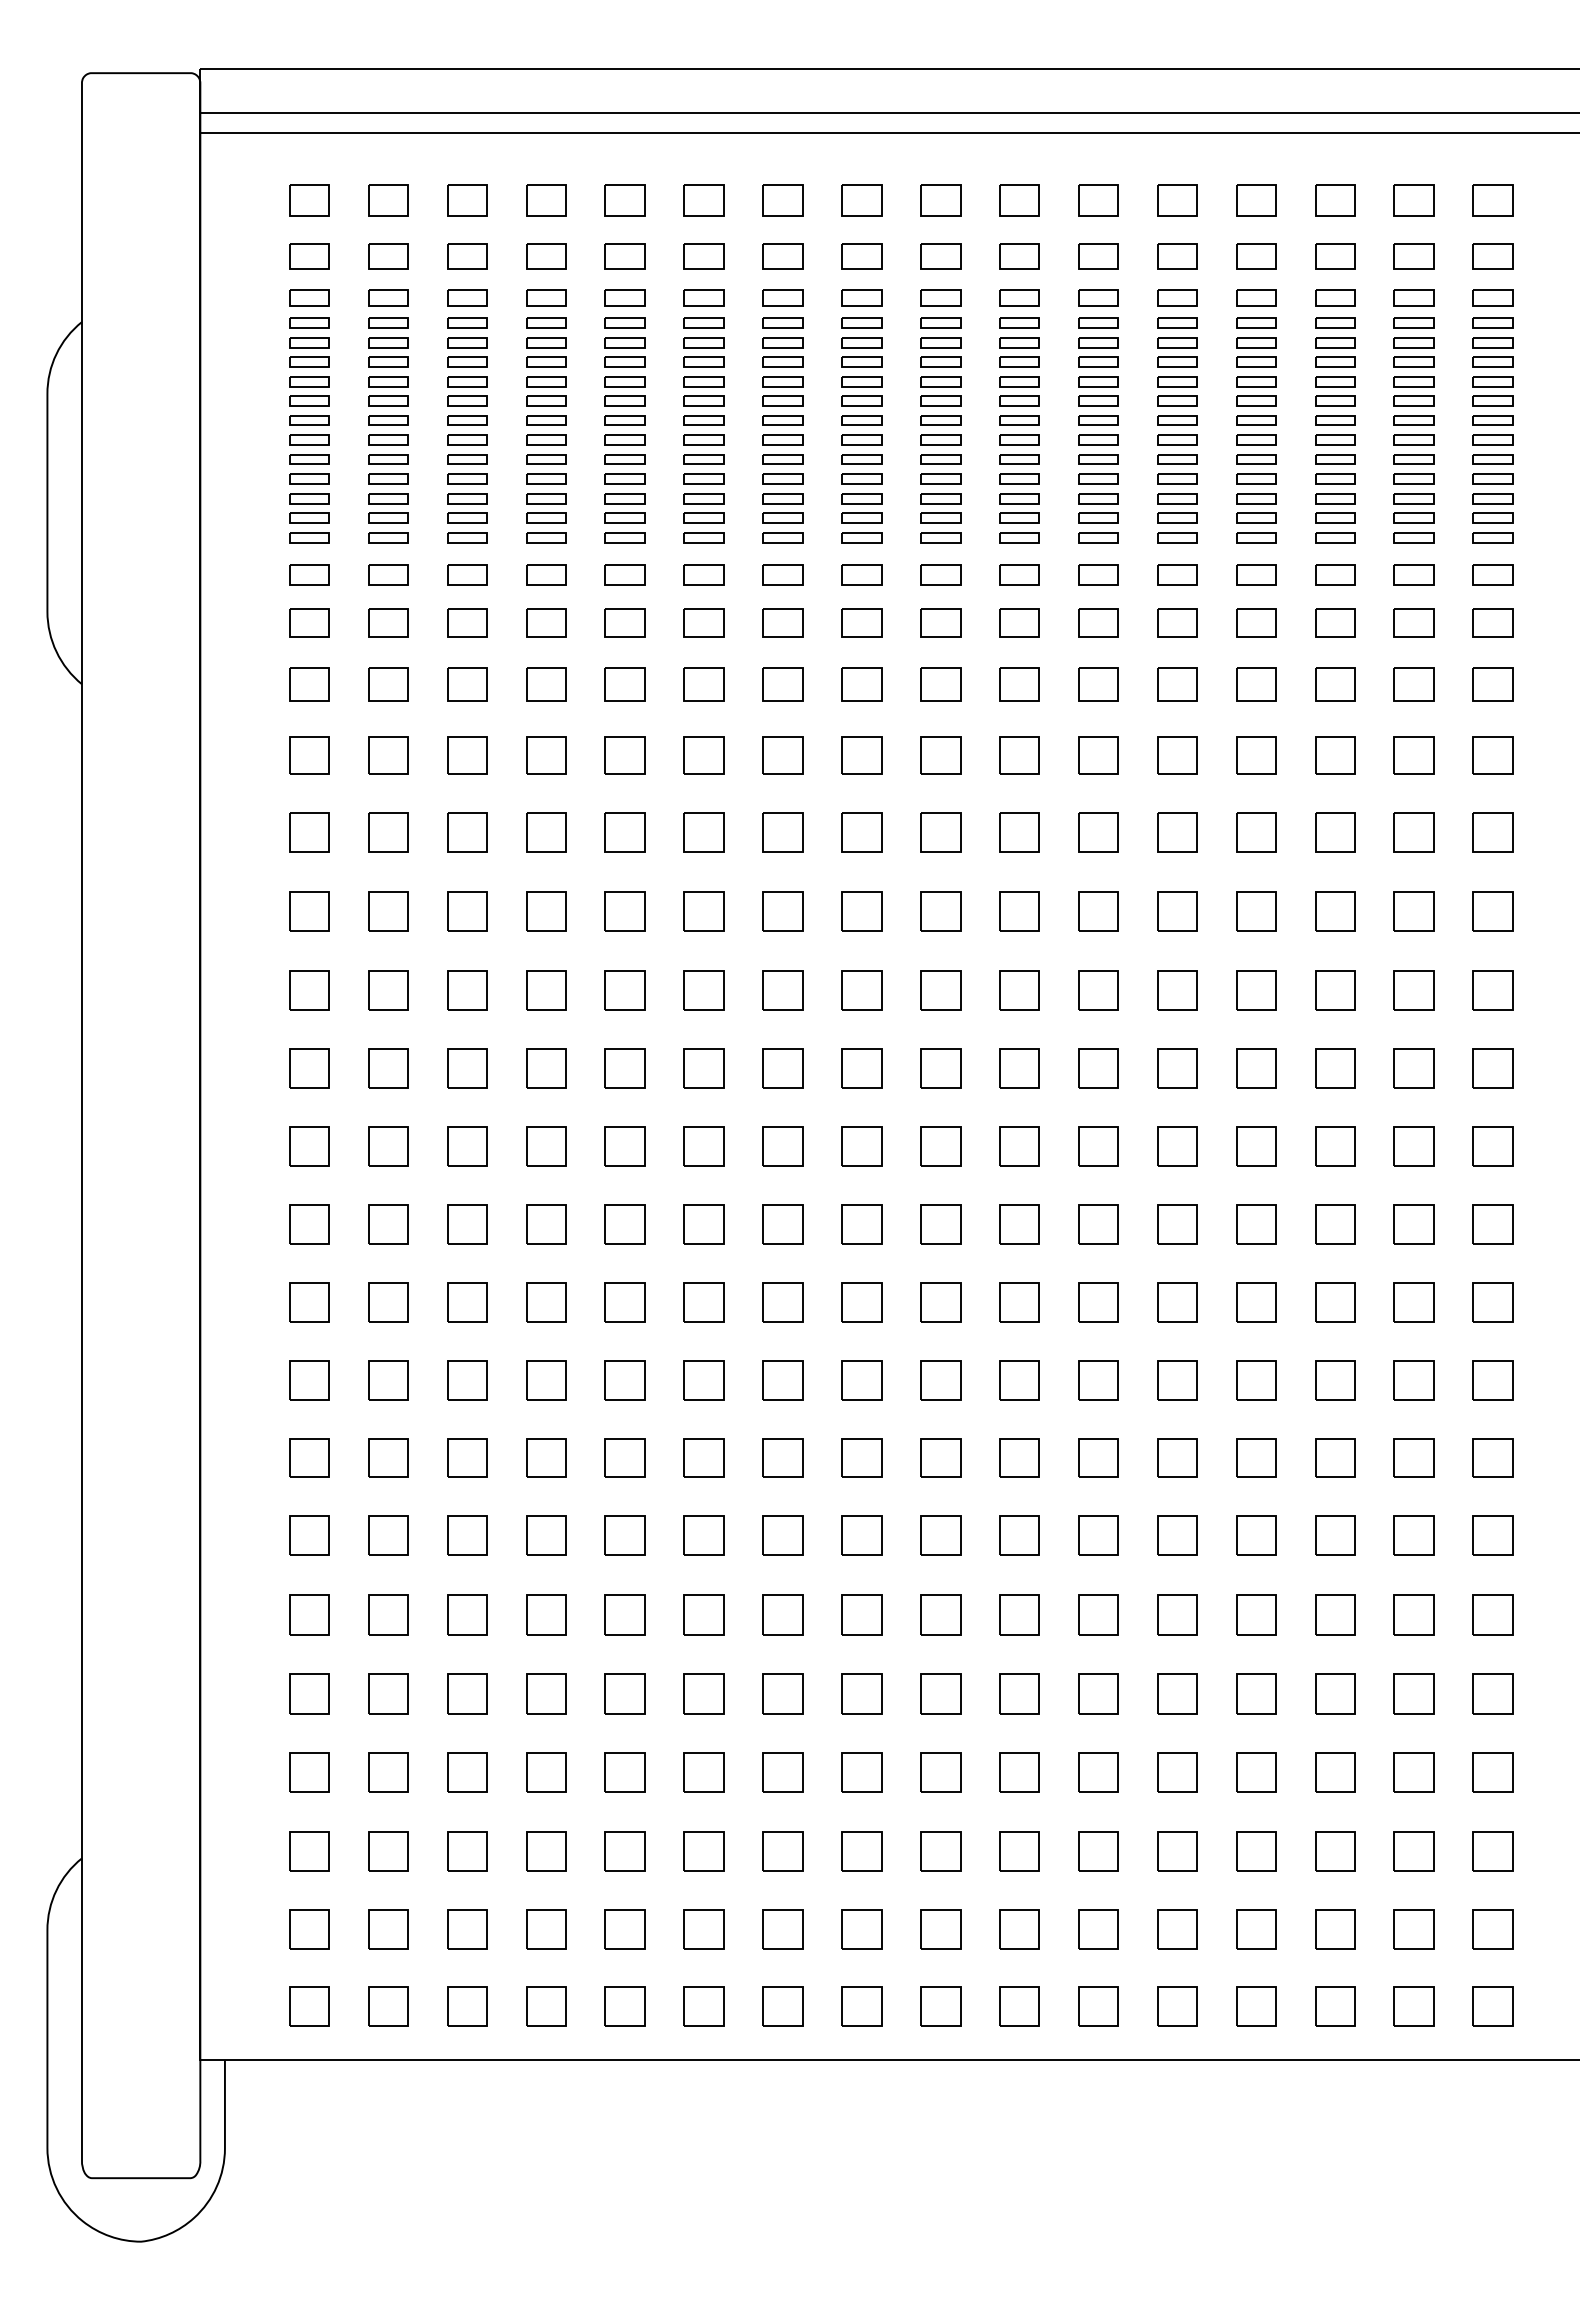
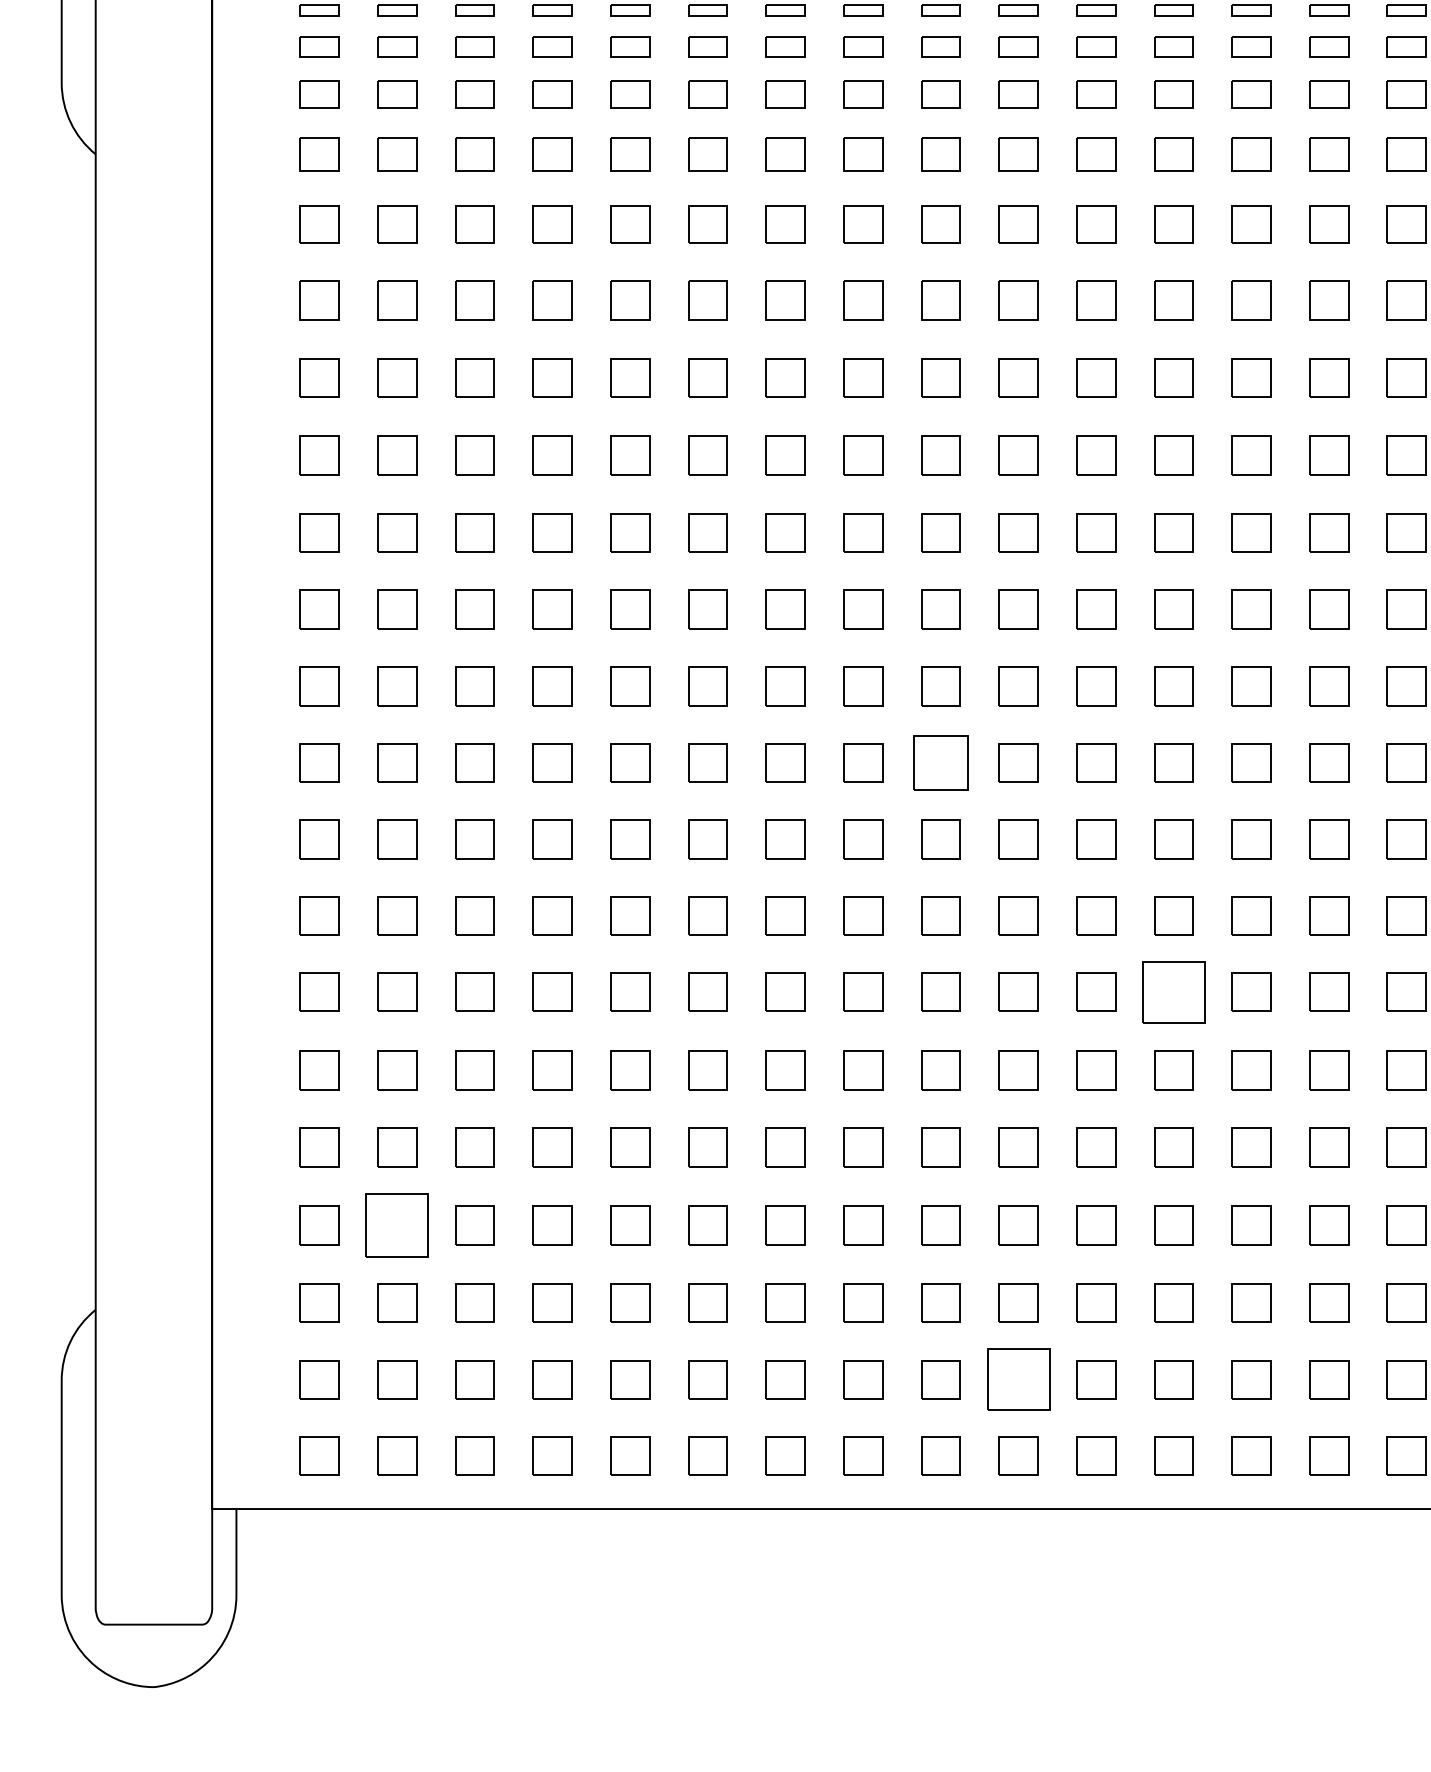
part: (940, 1302) -> (940, 762), size x1.4
part: (1177, 1535) -> (1173, 992), size x1.6
part: (388, 1772) -> (397, 1225), size x1.6
part: (1019, 1929) -> (1018, 1379), size x1.6

